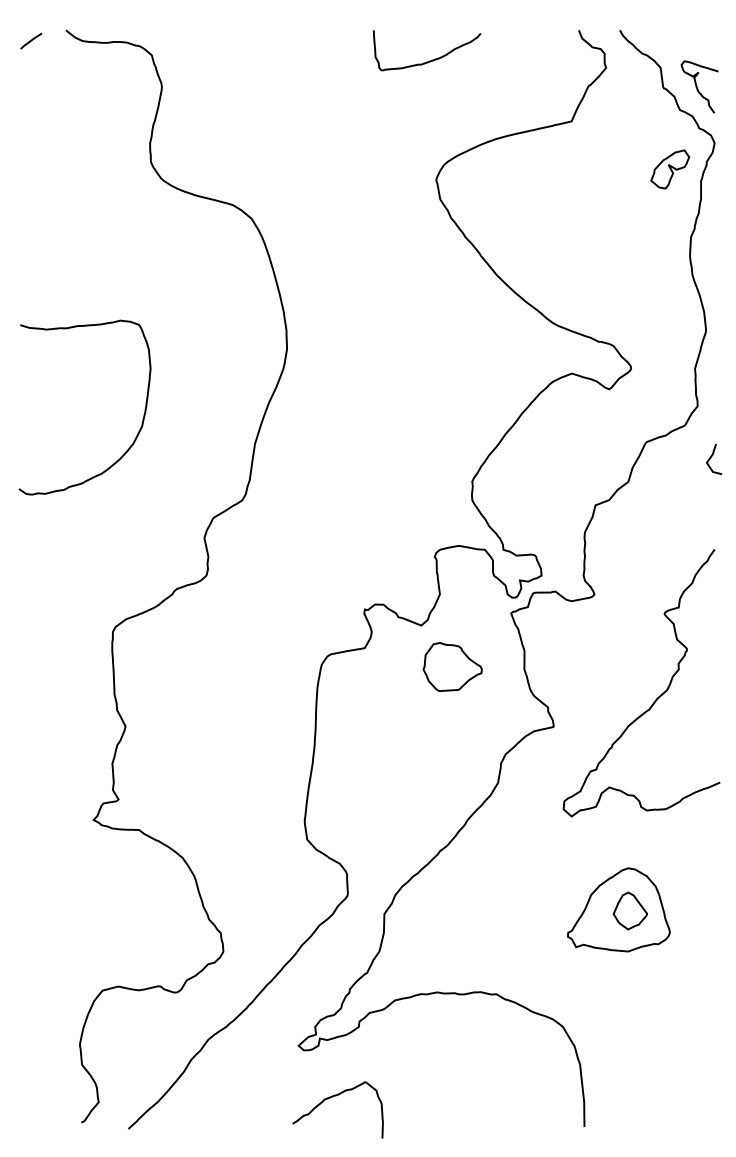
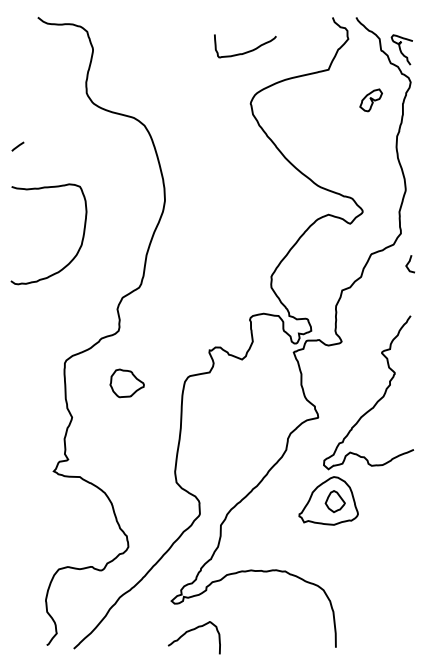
line: (30, 40) -> (17, 146), moved
curve: (428, 59) -> (246, 51), moved
part: (669, 169) -> (370, 100), moved
part: (451, 667) -> (126, 383), moved
part: (618, 909) -> (328, 500), moved

